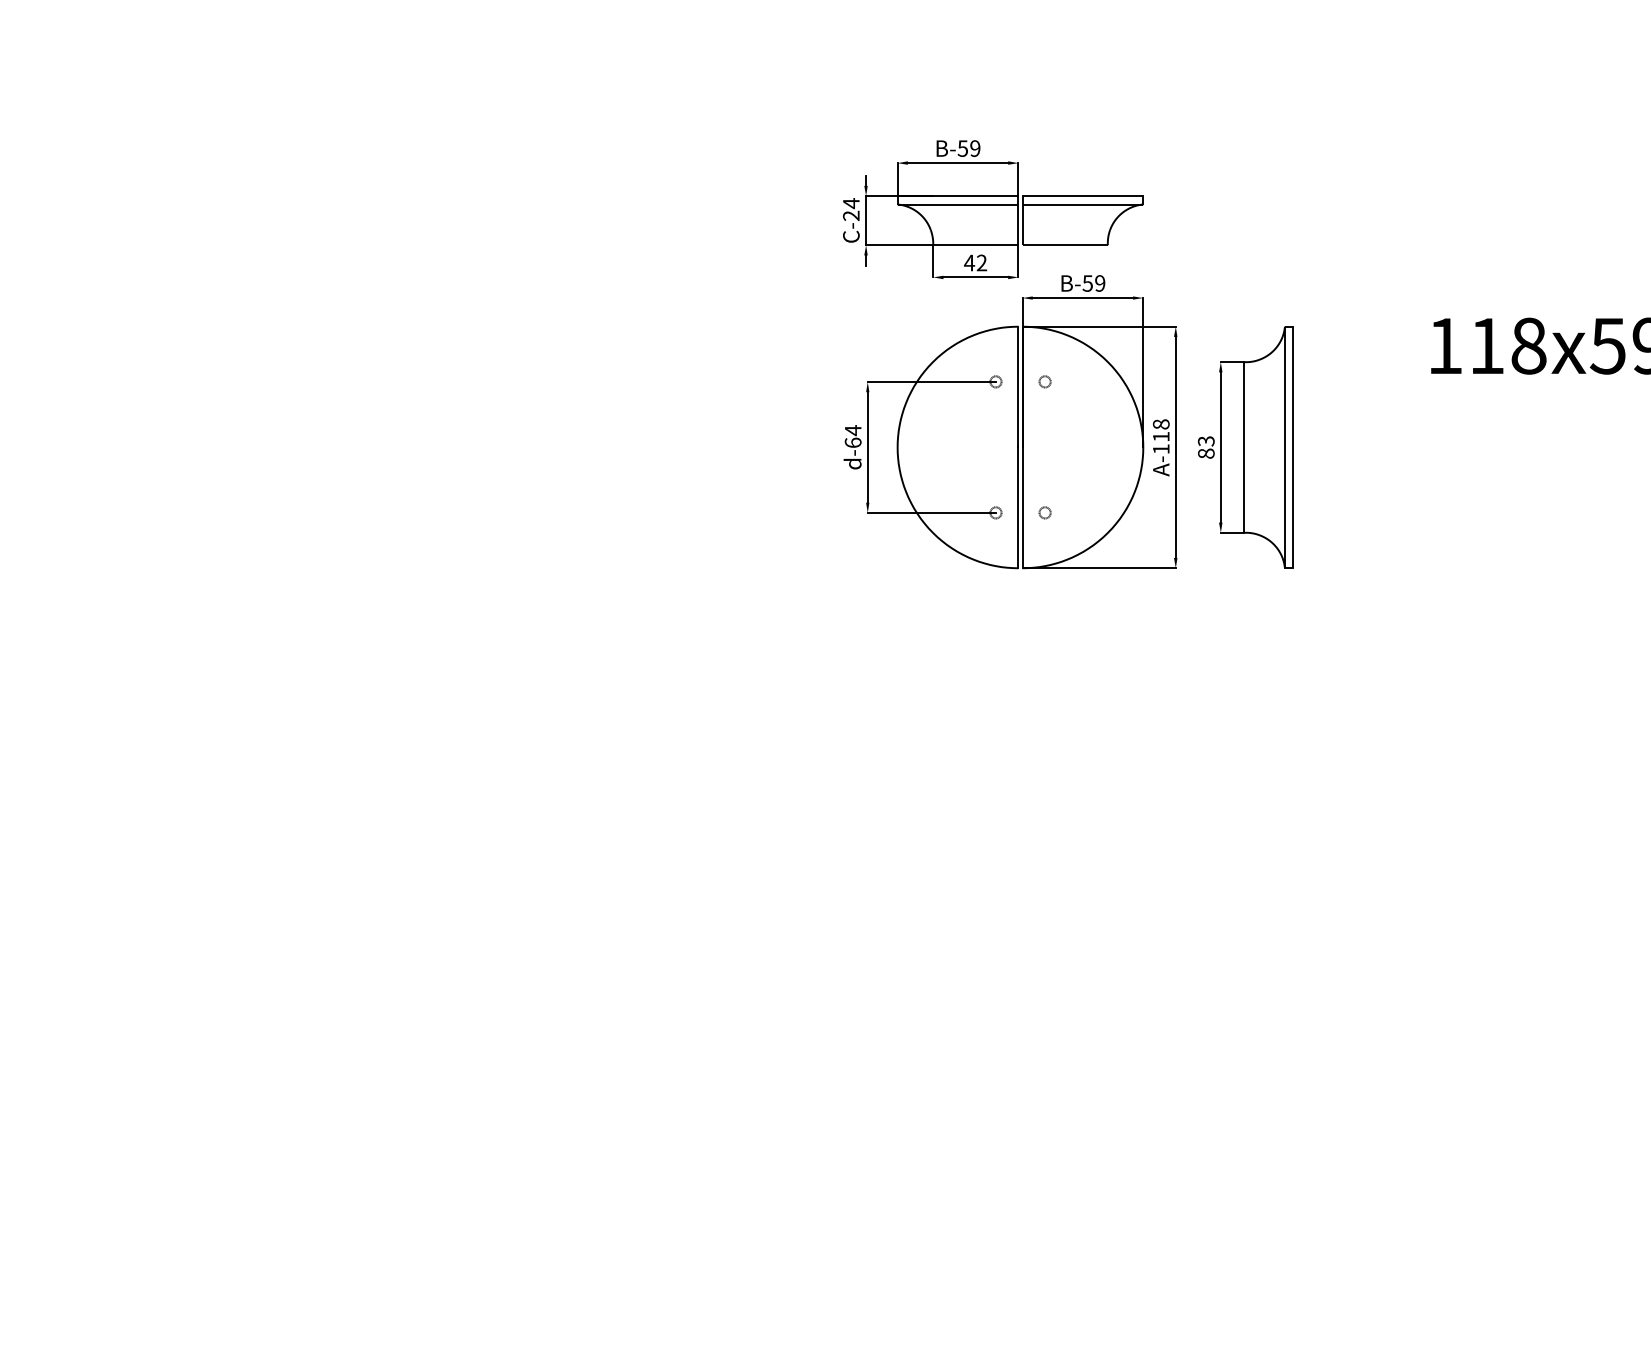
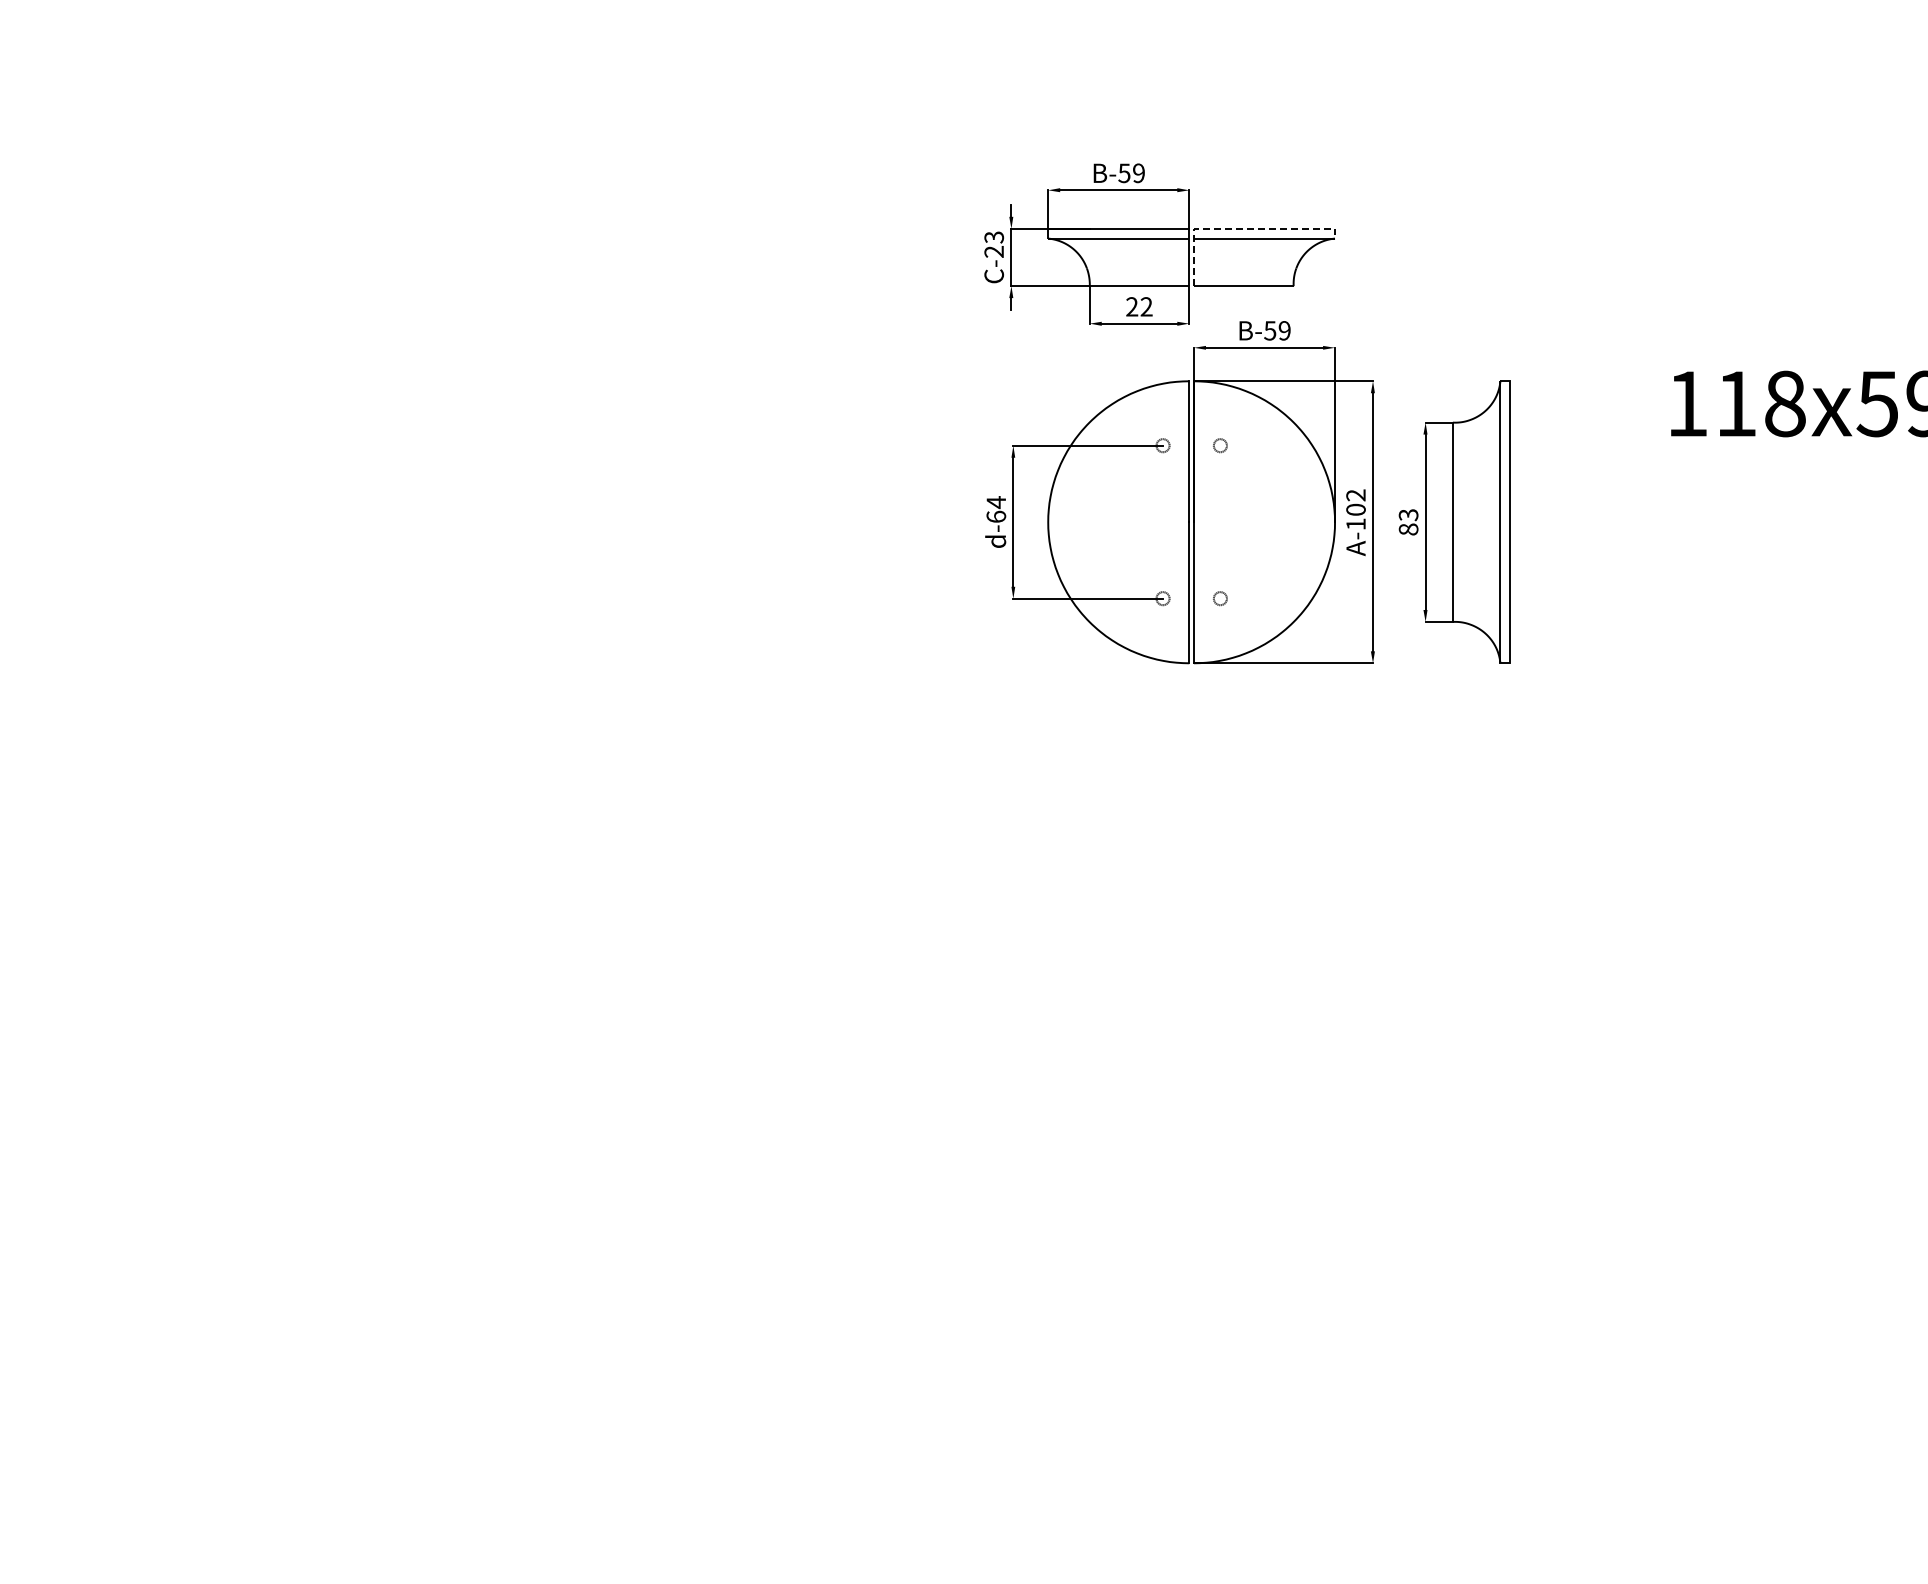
line: (1062, 195) -> (1240, 228), solid -> dashed
text: (851, 203) -> (994, 237), -24 -> -23
text: (968, 262) -> (1131, 306), 42 -> 22
text: (1160, 430) -> (1355, 502), -118 -> -102

